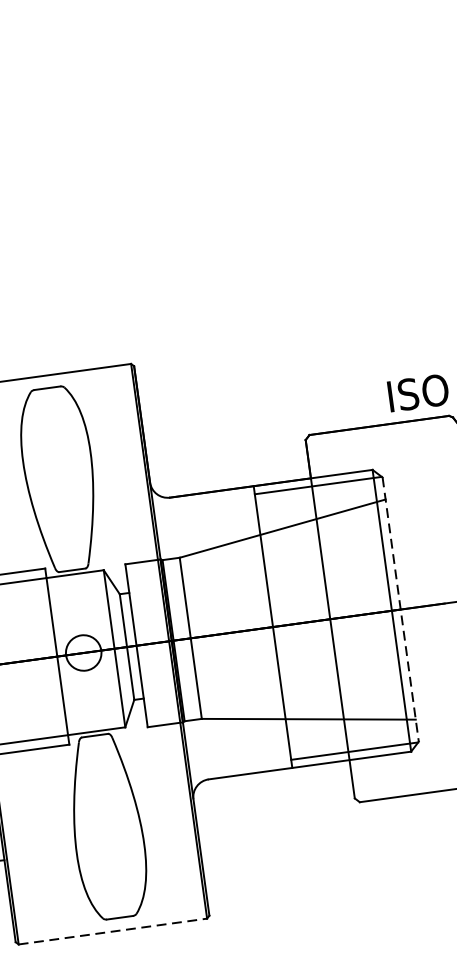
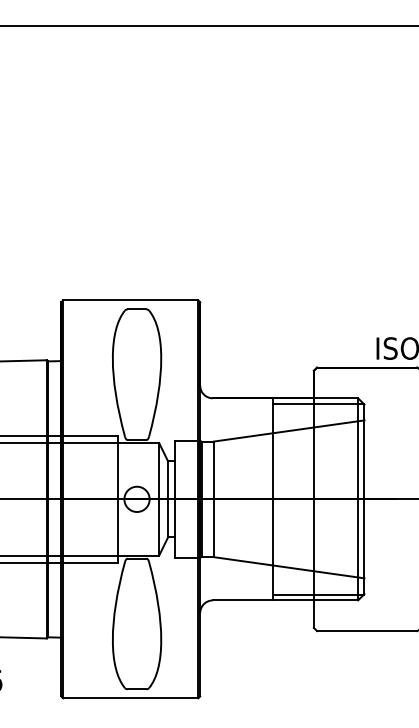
line: (400, 609) -> (364, 499), dashed -> solid
line: (112, 931) -> (130, 698), dashed -> solid

